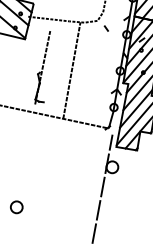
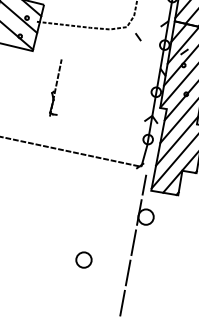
part: (42, 67) -> (55, 87), size x0.6
line: (71, 70) -> (93, 91), removed
part: (16, 206) -> (83, 259), moved

